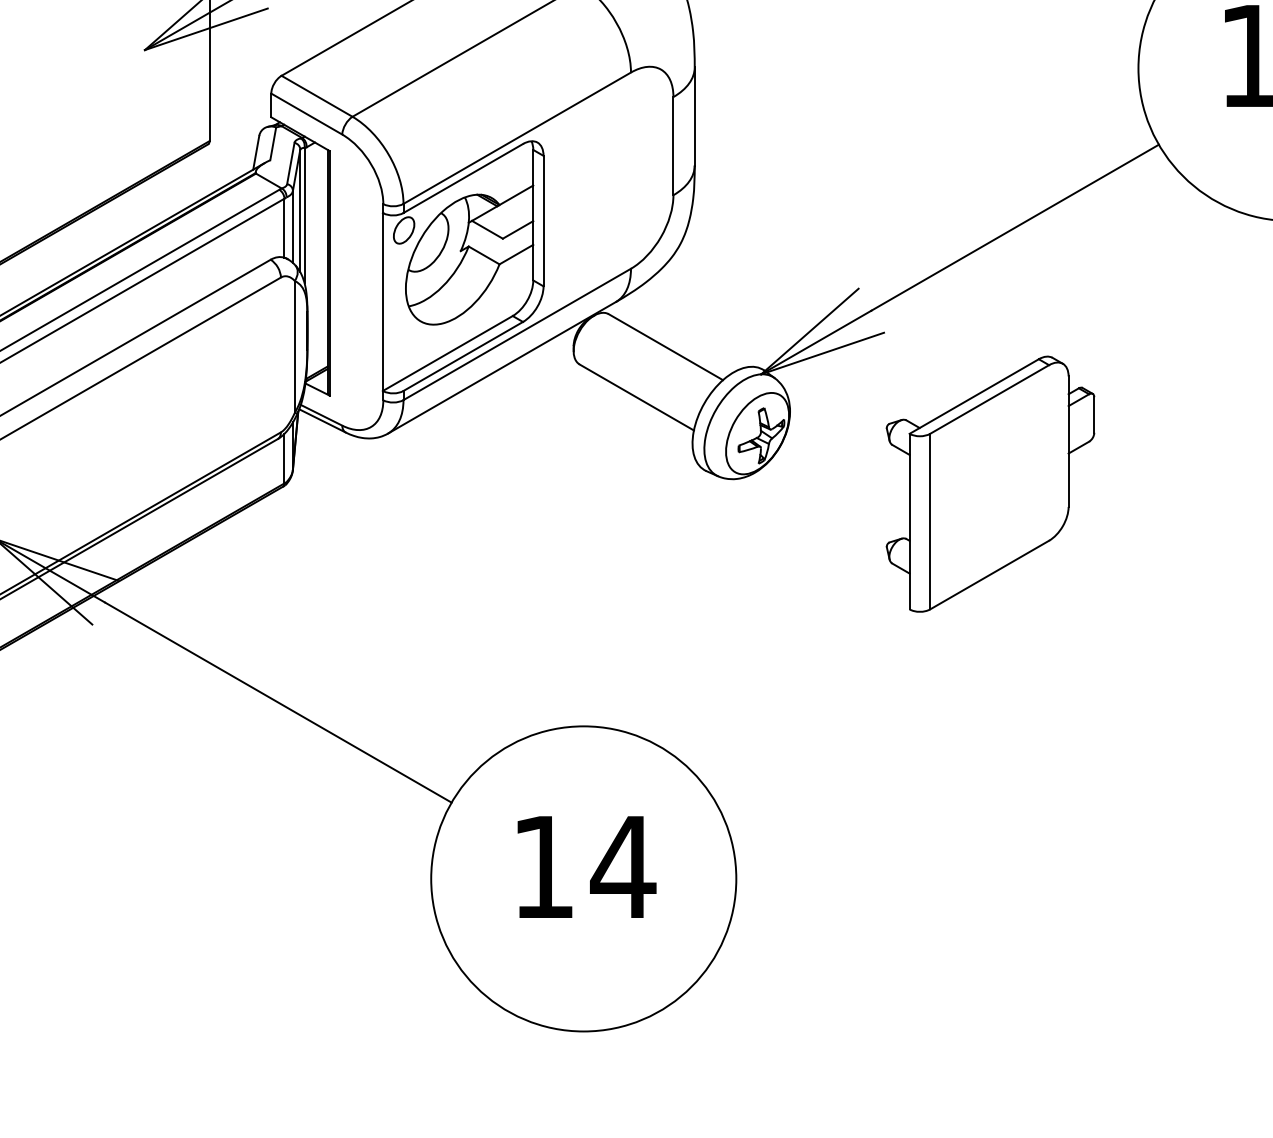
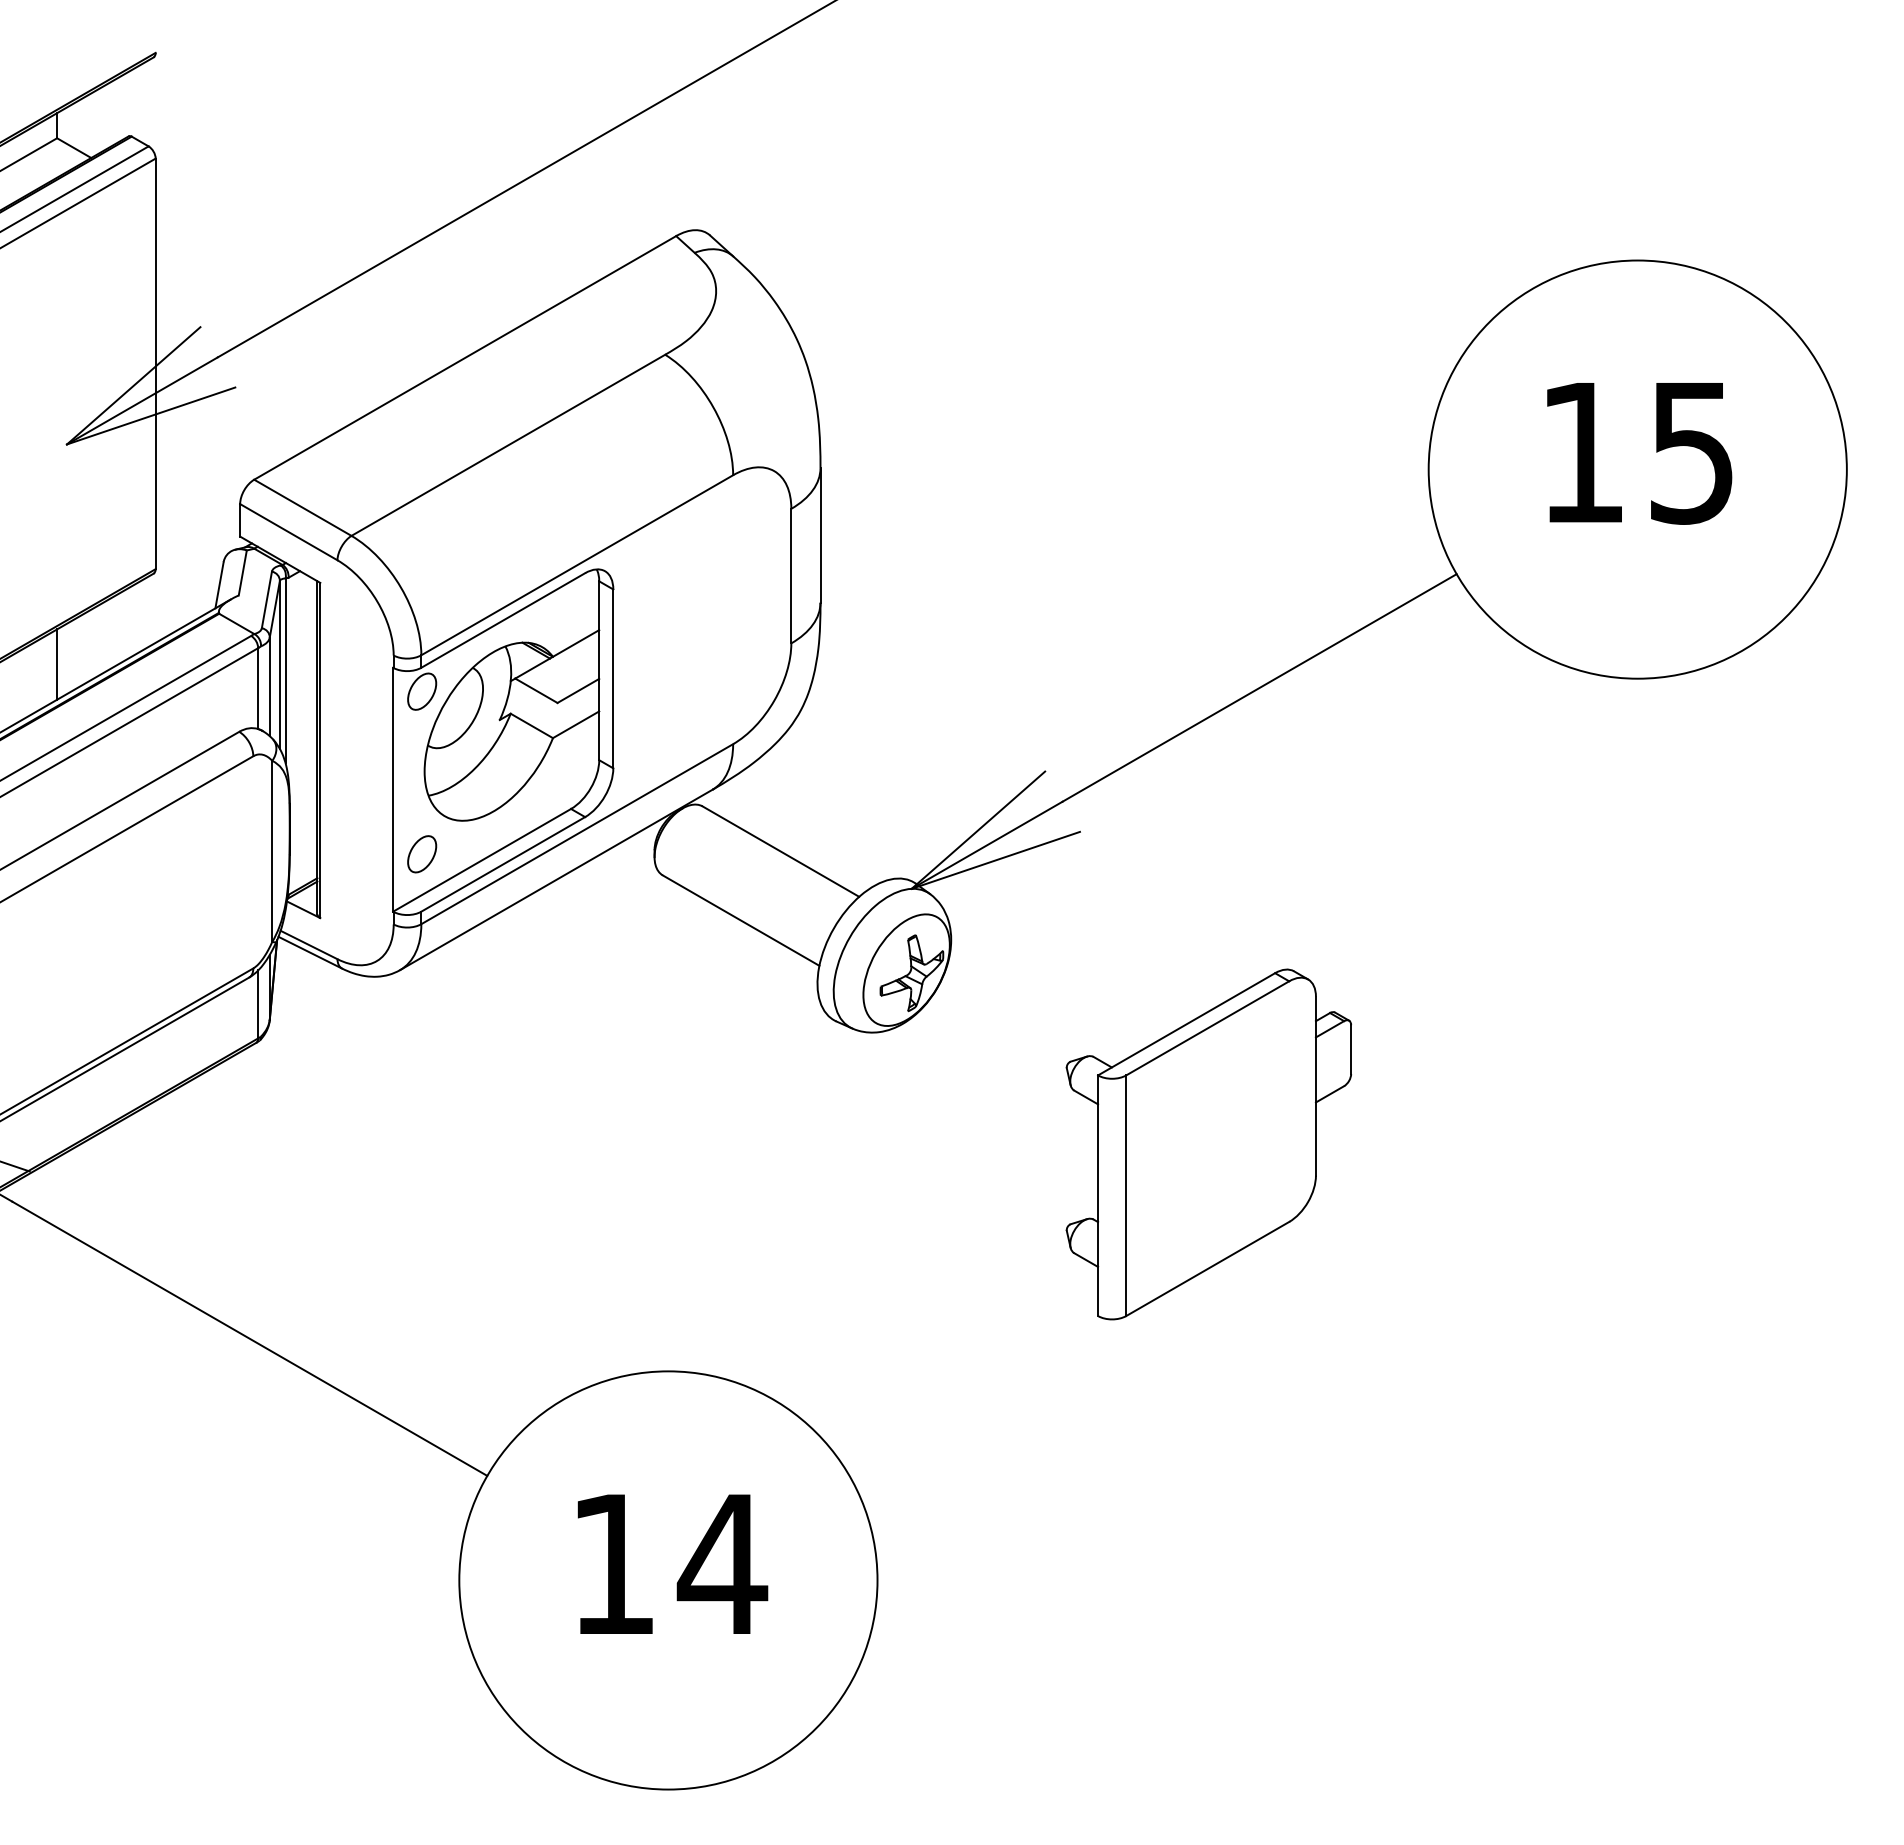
line: (138, 210) -> (57, 664), added
part: (404, 349) -> (422, 854), added
part: (990, 484) -> (1208, 1144), moved

